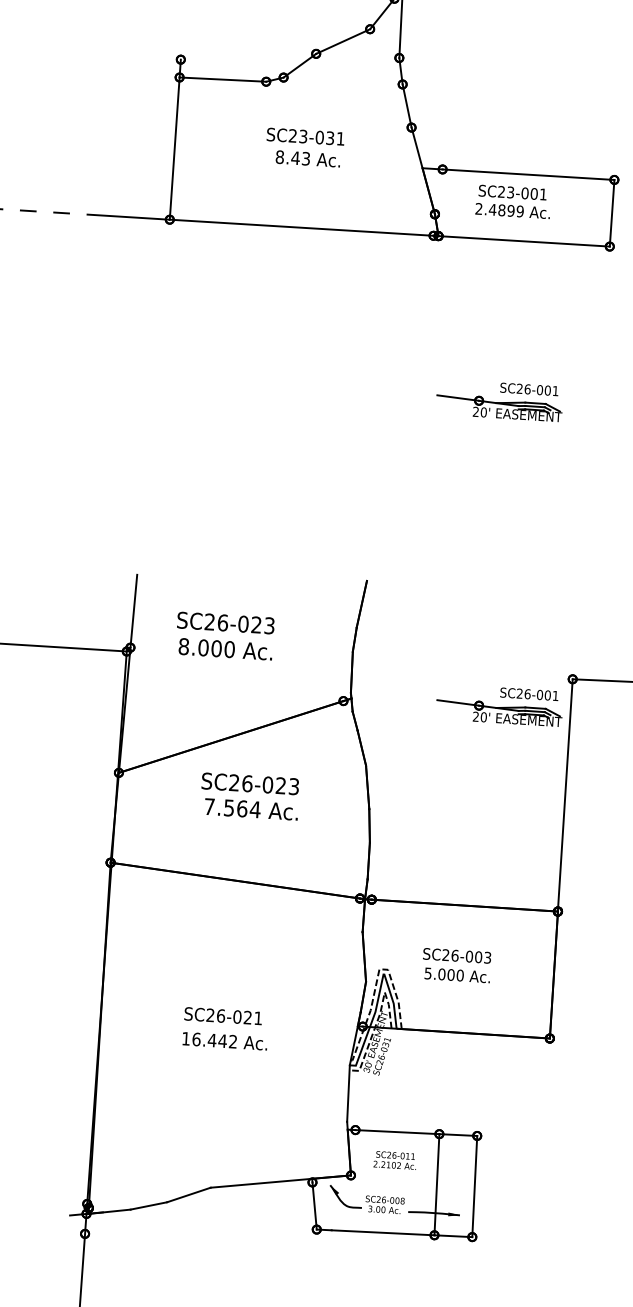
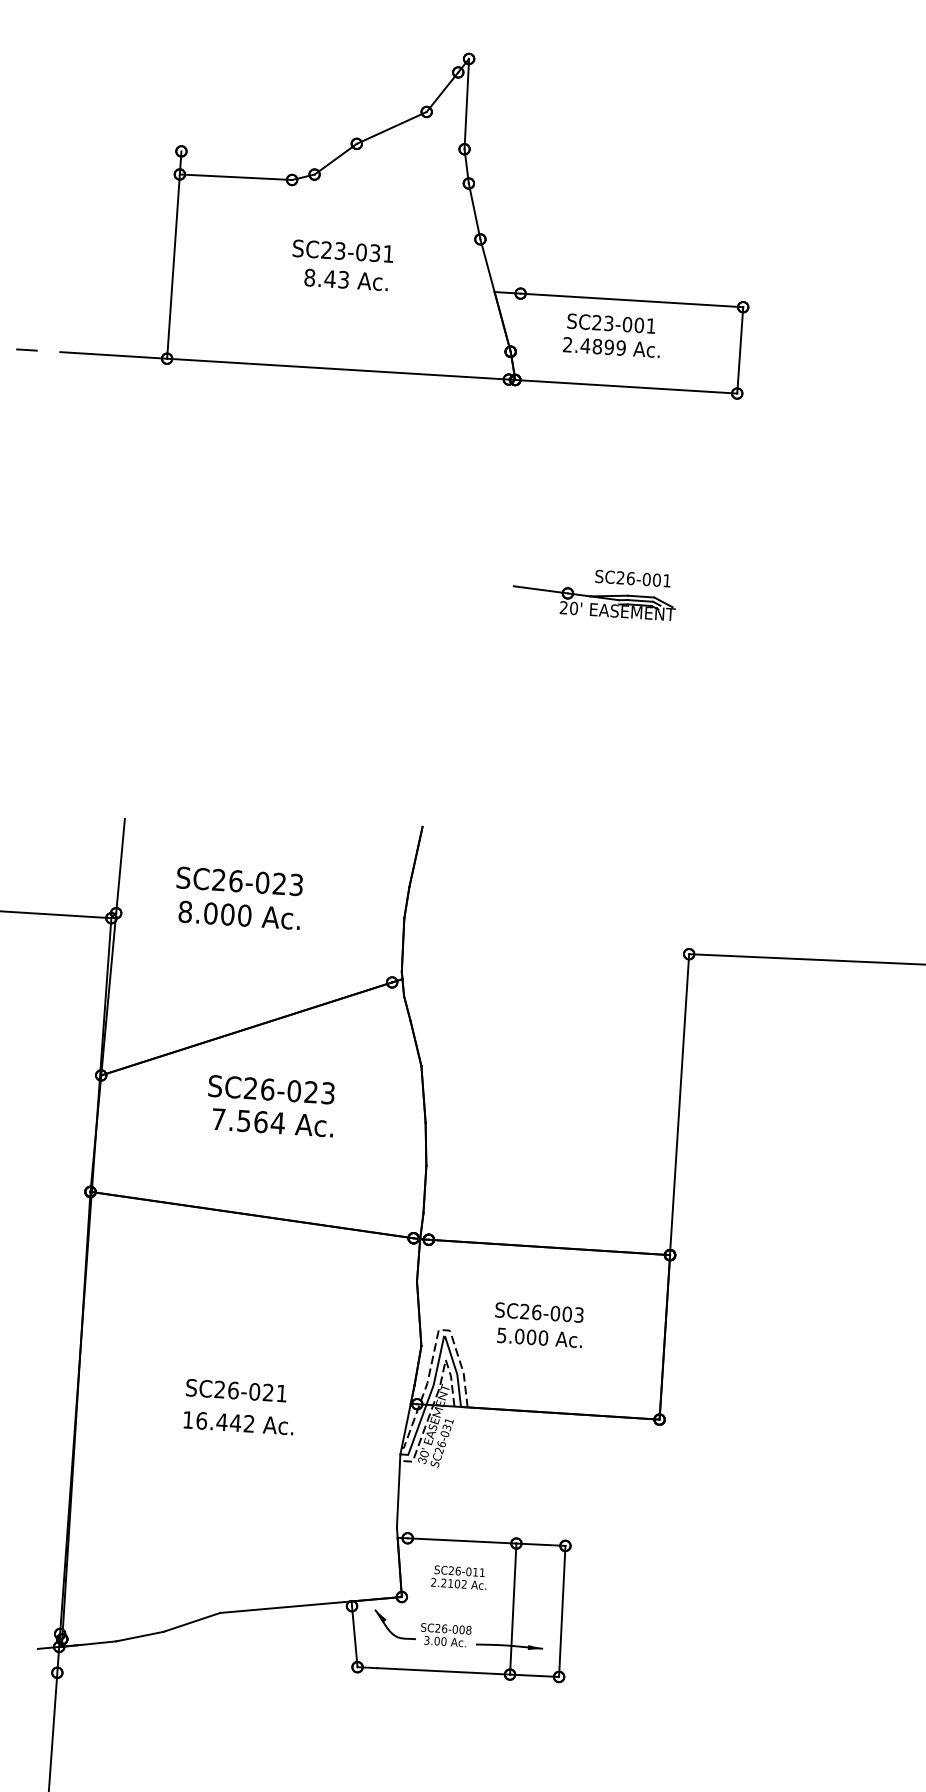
part: (498, 706) -> (593, 989), removed

